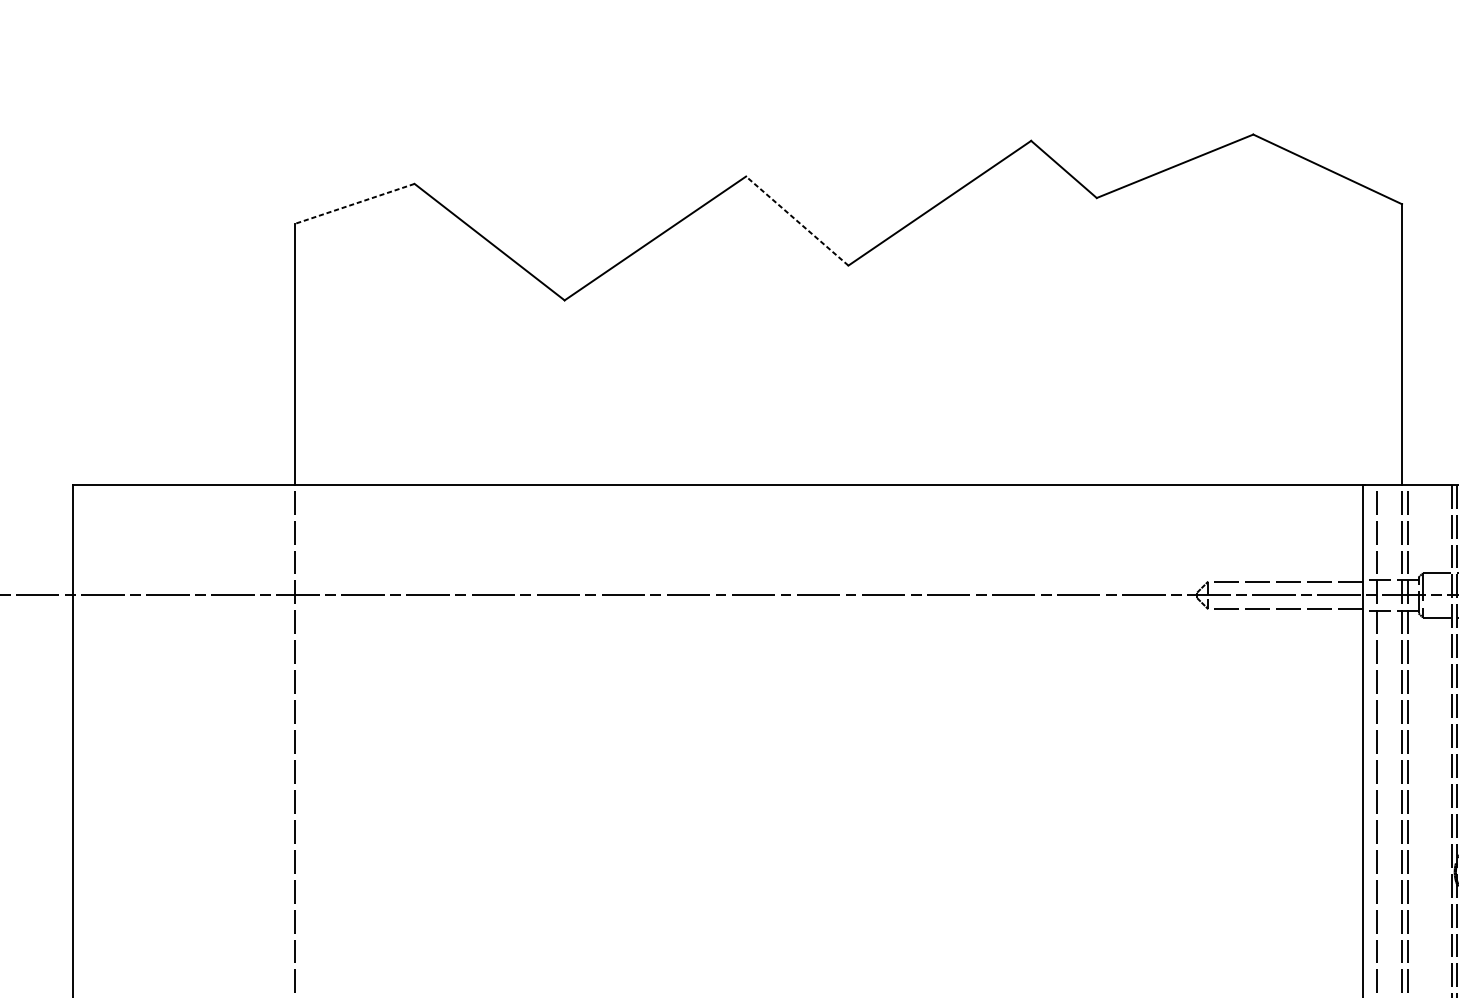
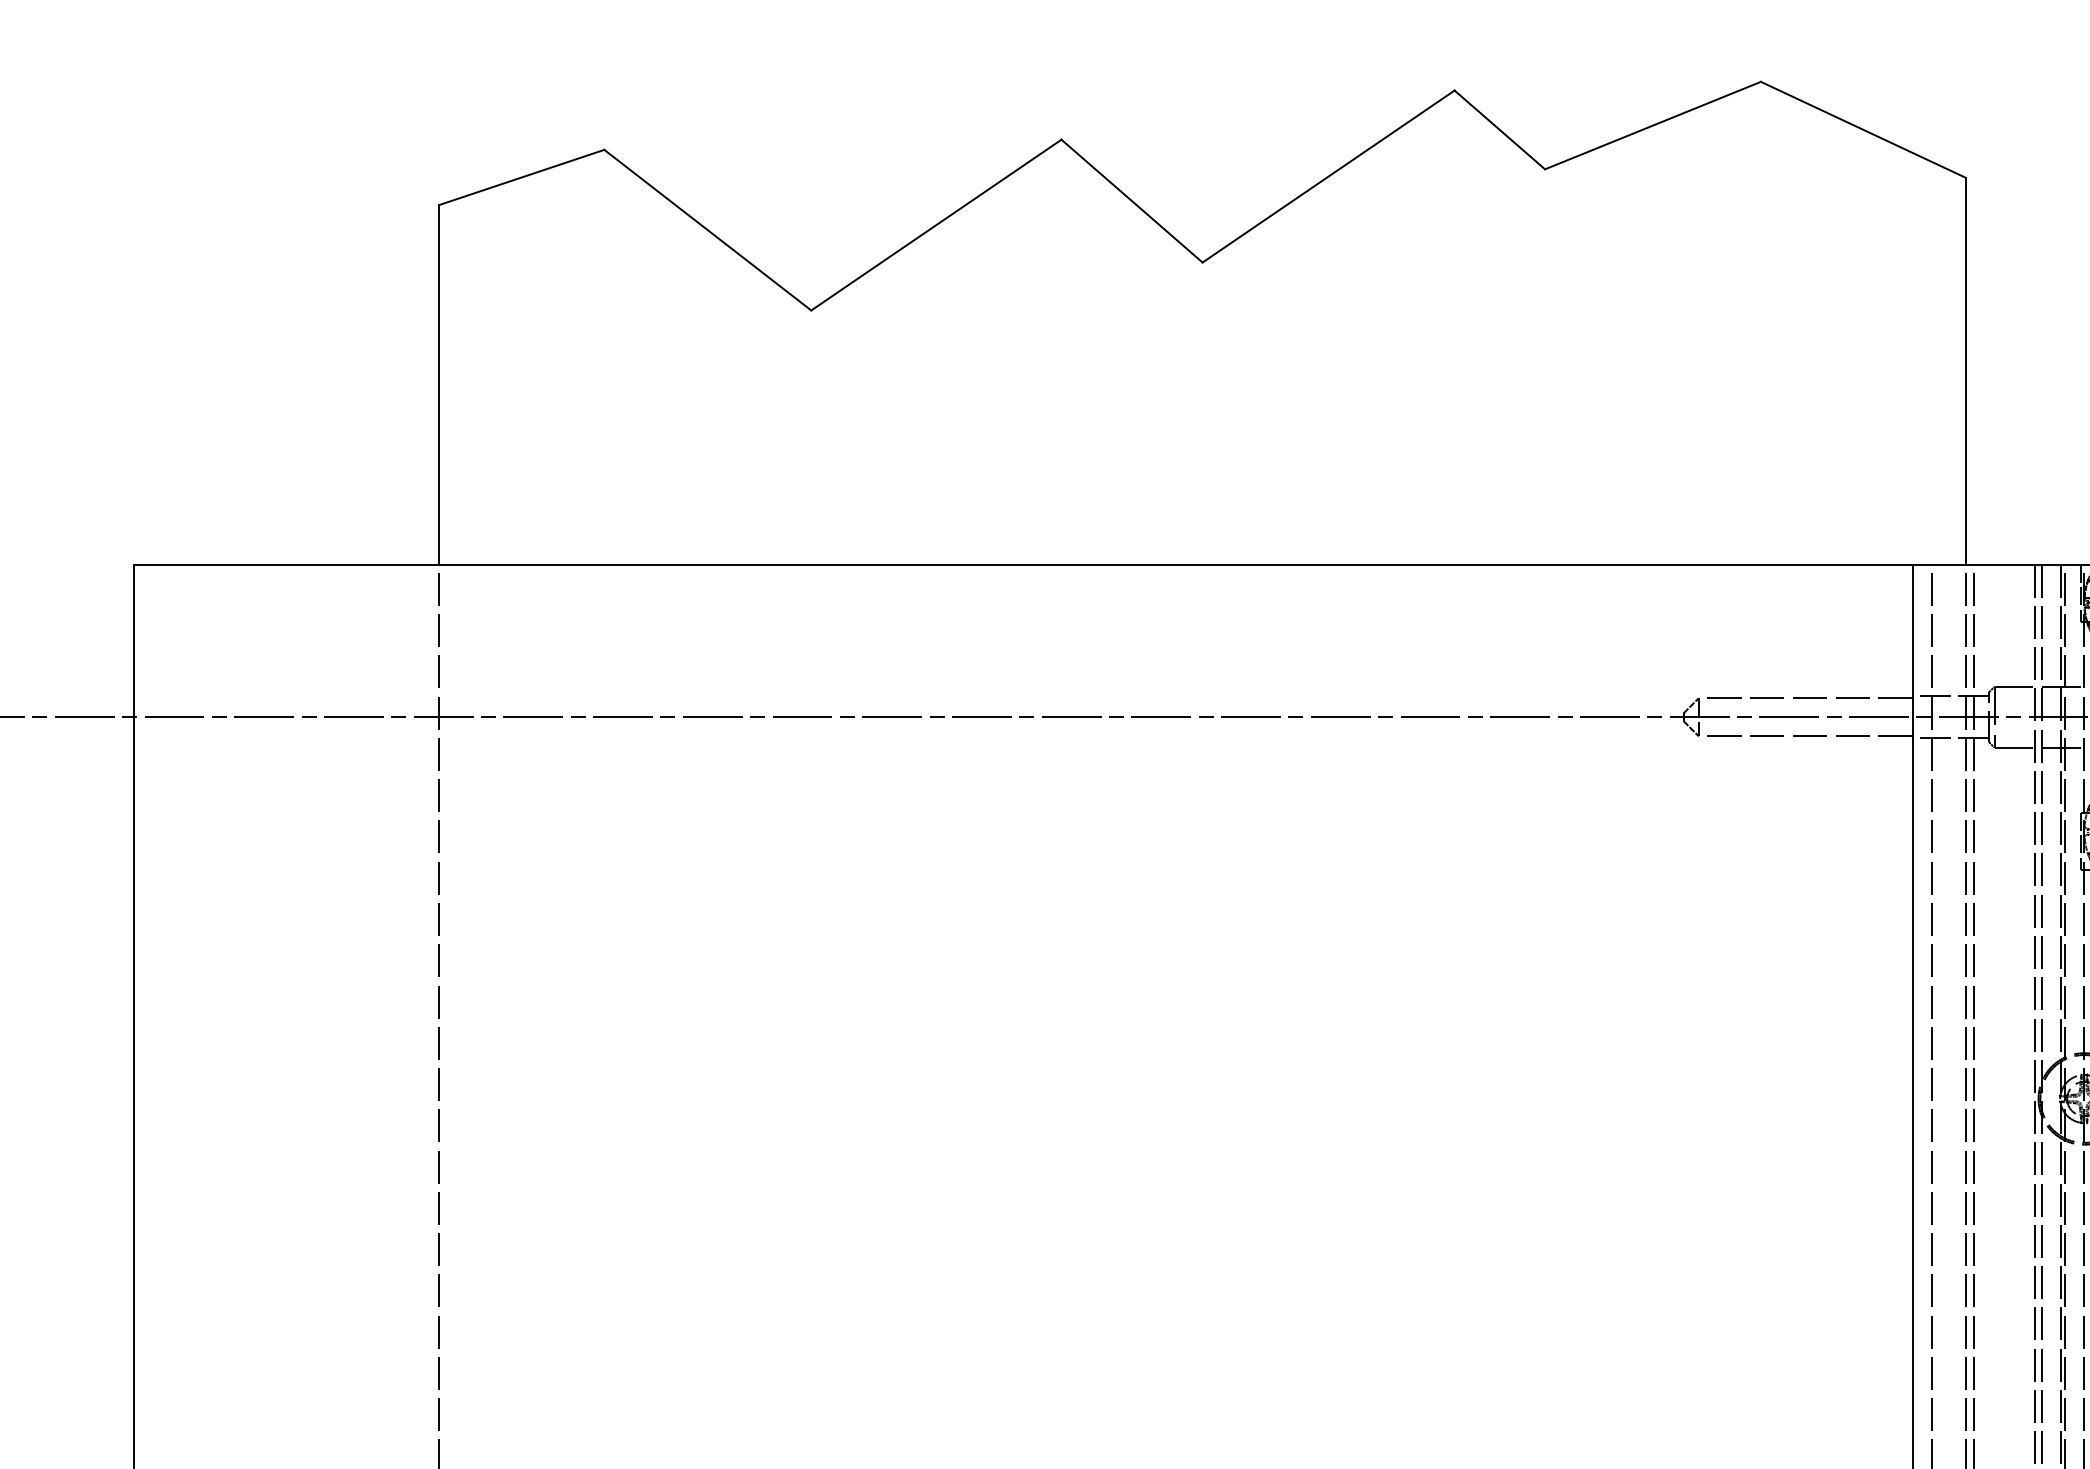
line: (354, 203) -> (521, 177), dashed -> solid
line: (797, 221) -> (1132, 201), dashed -> solid

